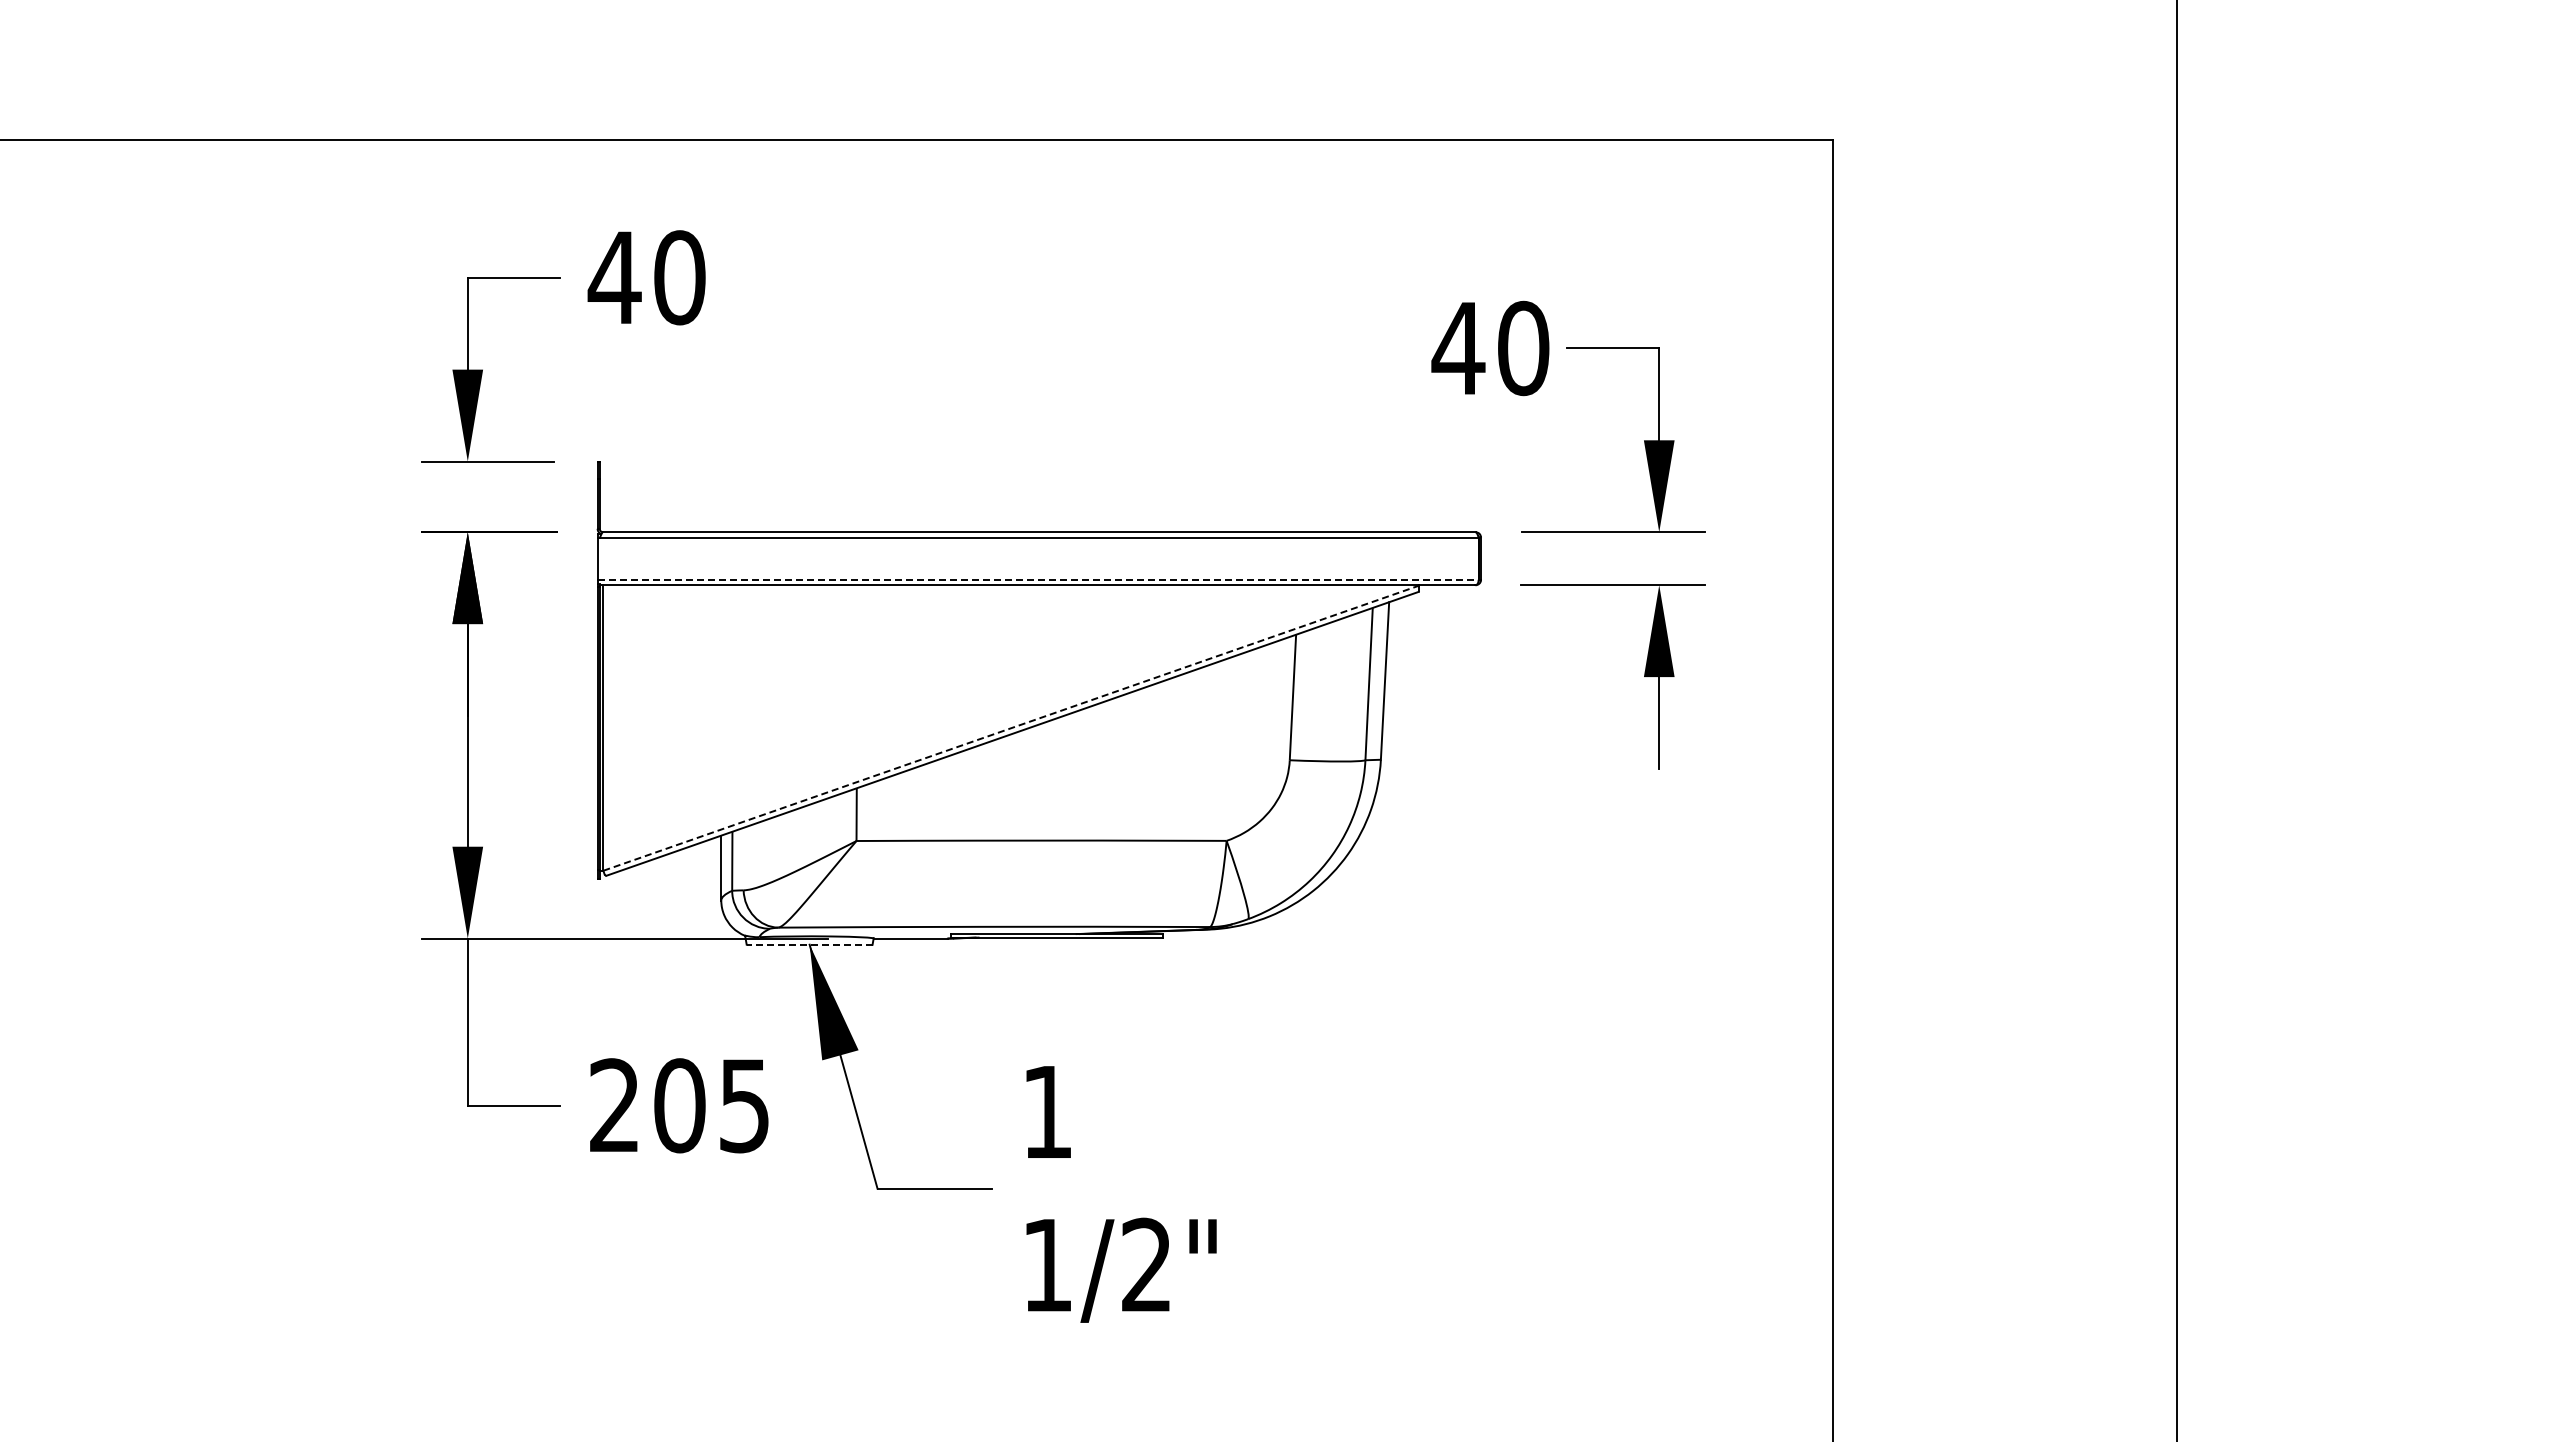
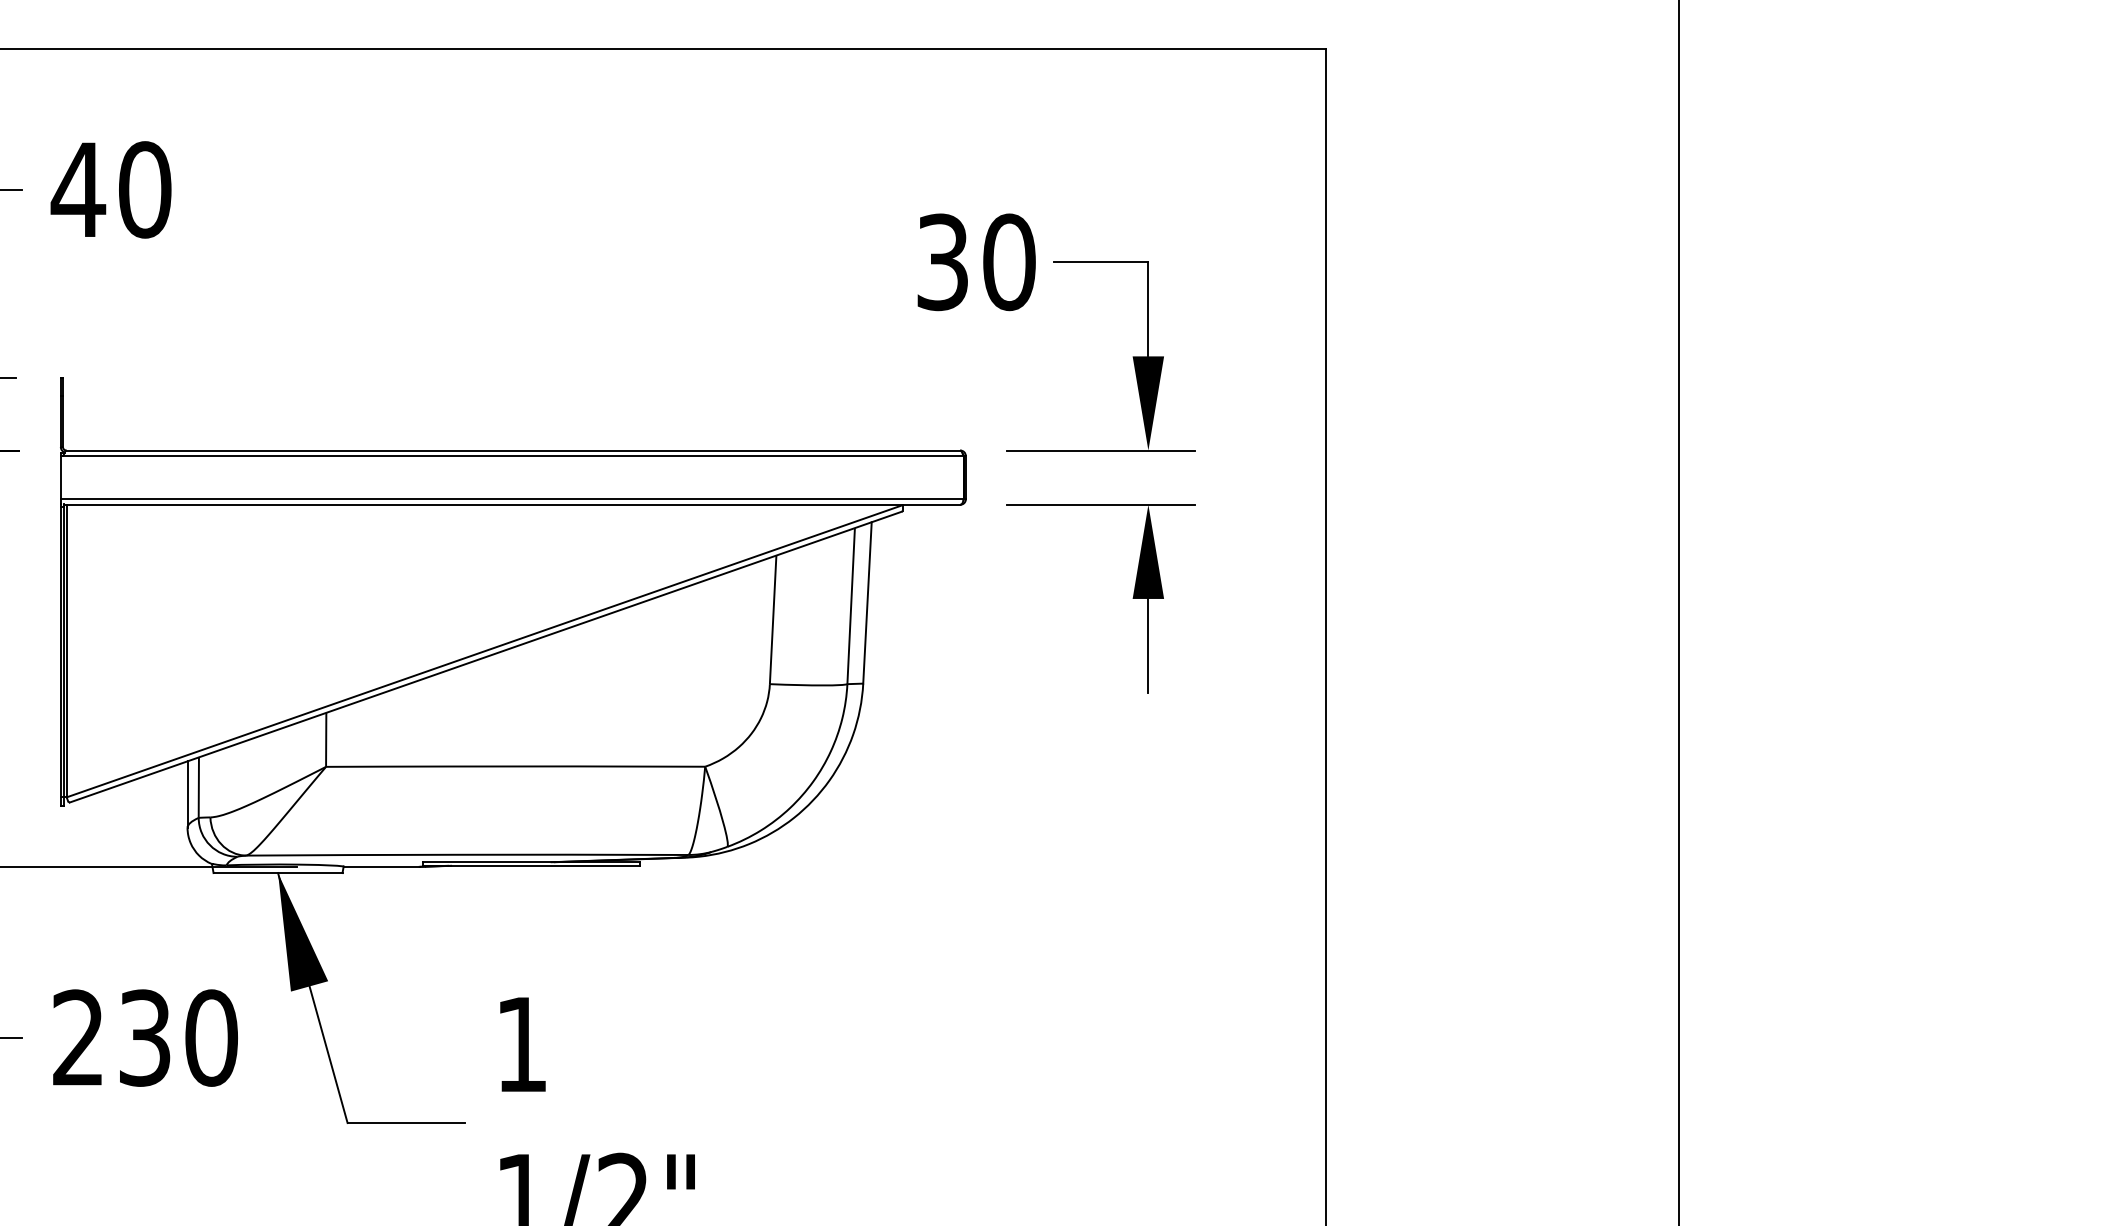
text: (1458, 348) -> (942, 262), 40 -> 30
line: (1038, 579) -> (512, 498), dashed -> solid
line: (1011, 728) -> (484, 651), dashed -> solid
line: (809, 944) -> (277, 872), dashed -> solid
text: (712, 1105) -> (178, 1037), 205 -> 230

